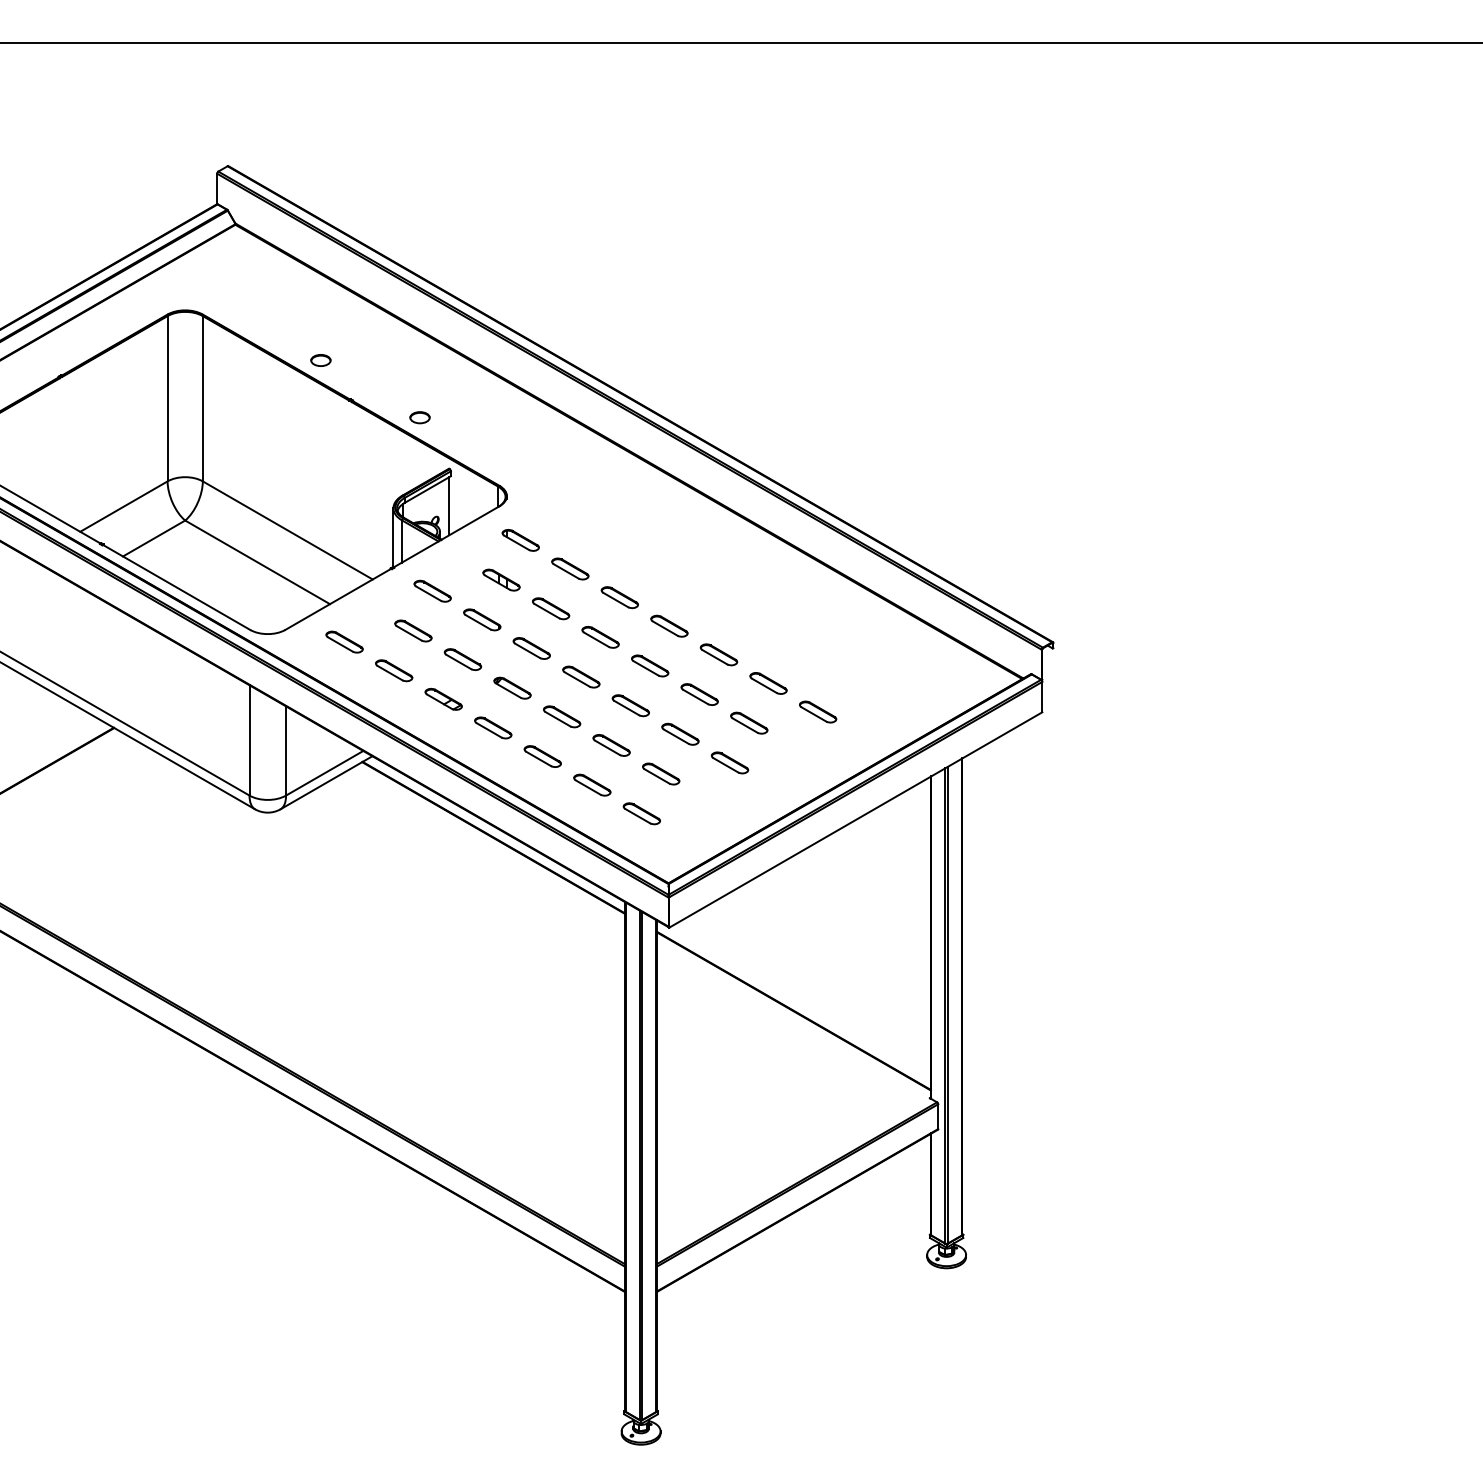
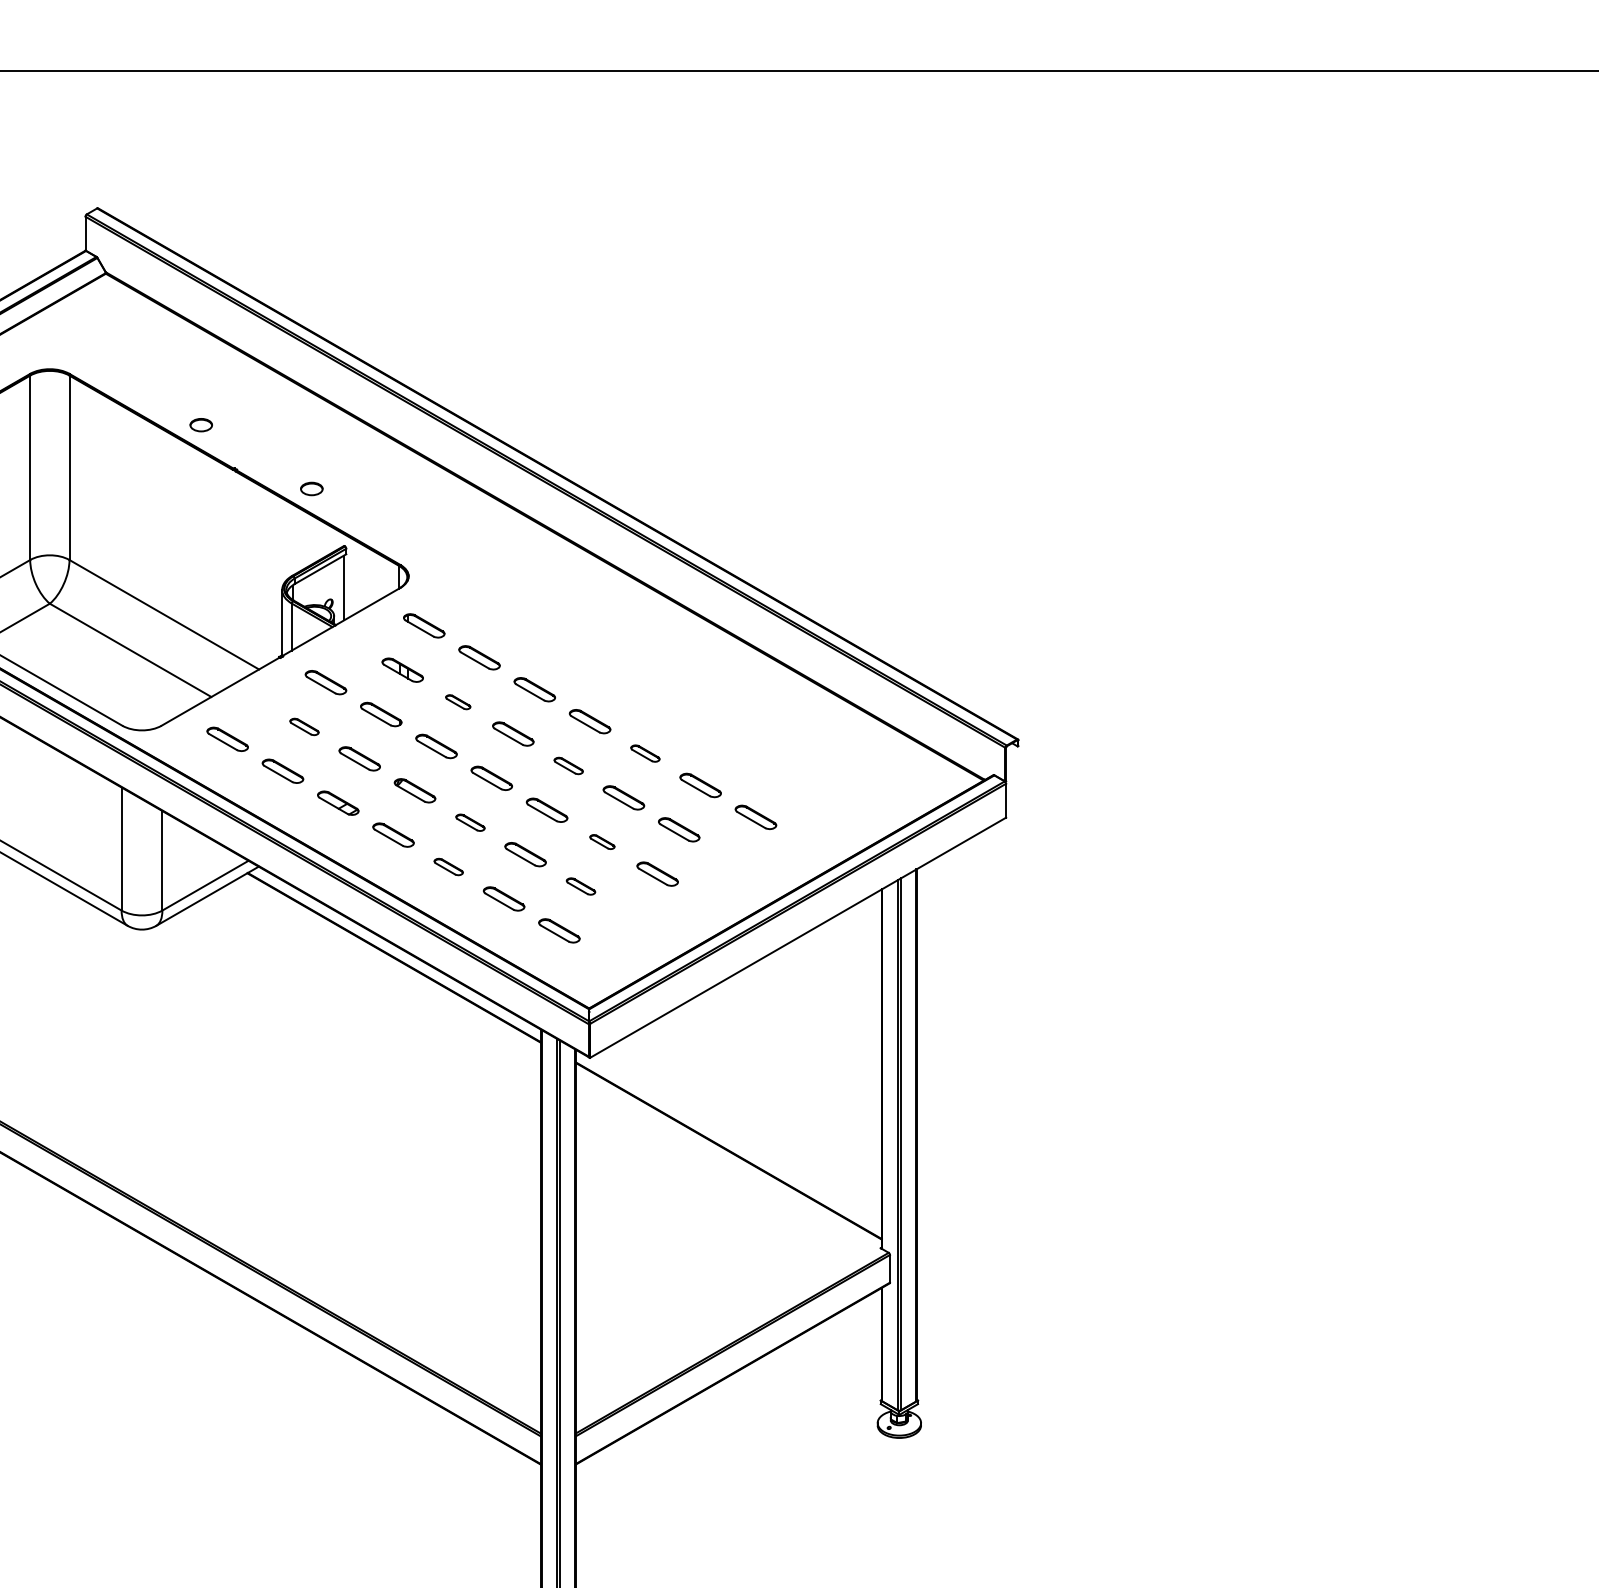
part: (551, 608) -> (458, 701), size x0.6
part: (413, 630) -> (304, 726), size x0.7
part: (718, 654) -> (644, 753), size x0.7
part: (650, 665) -> (568, 765), size x0.7
part: (562, 716) -> (470, 822), size x0.7
part: (680, 733) -> (602, 841), size x0.6
part: (542, 756) -> (448, 866), size x0.7
part: (661, 773) -> (581, 885), size x0.7

